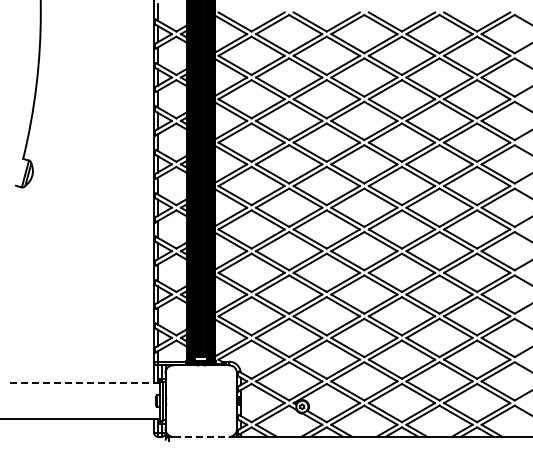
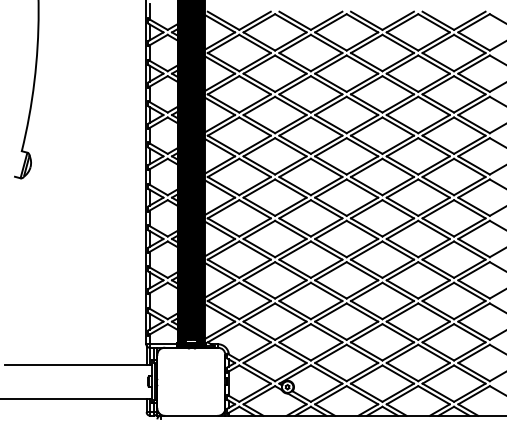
line: (82, 382) -> (78, 364), dashed -> solid
line: (201, 436) -> (191, 415), dashed -> solid

